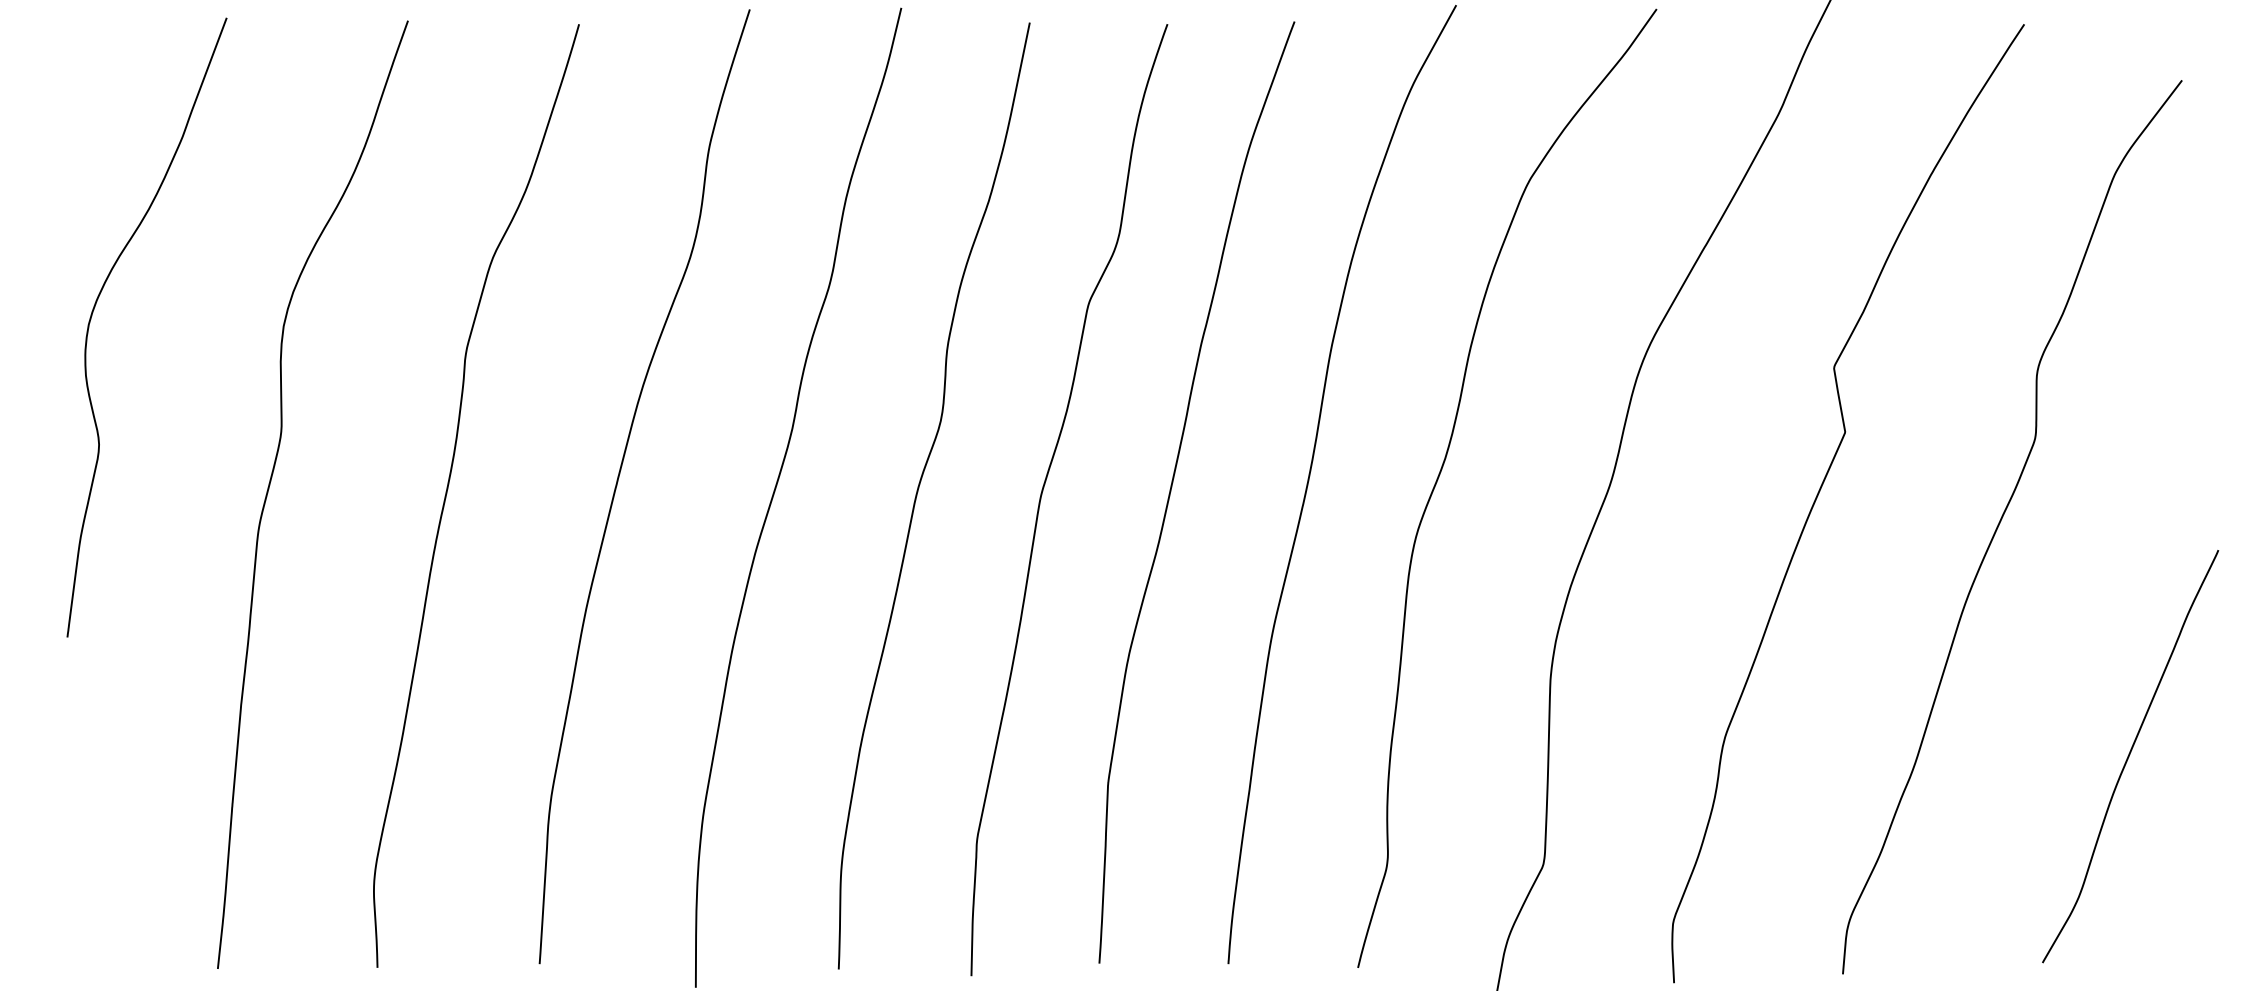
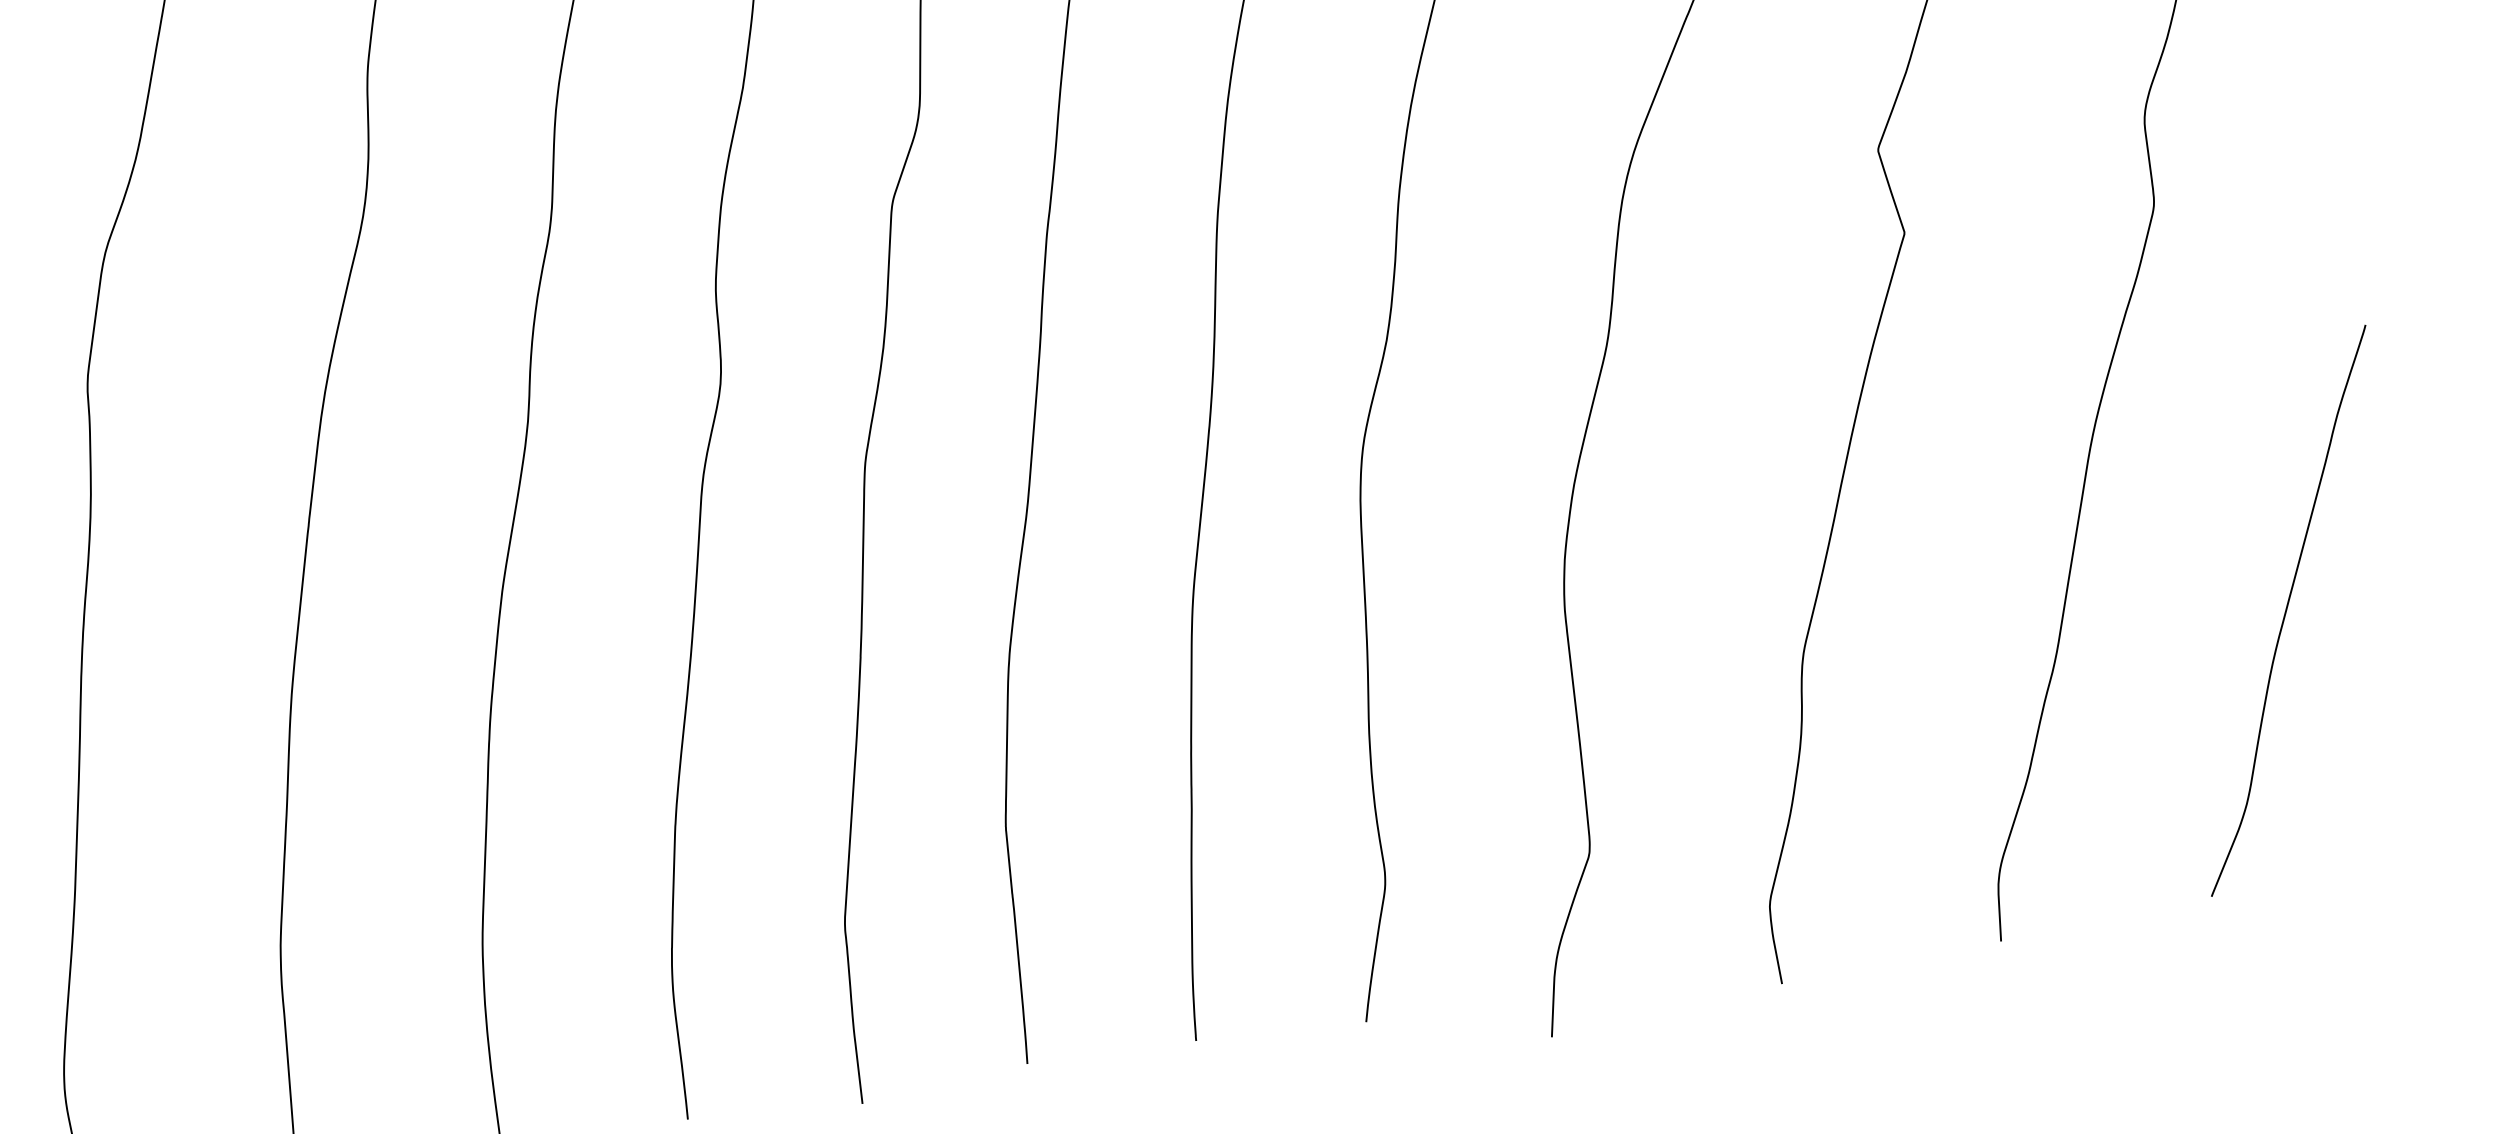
curve: (2129, 756) -> (2287, 610), moved

